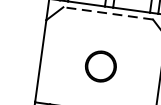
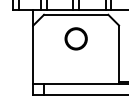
line: (107, 12) -> (75, 14), dashed -> solid
circle: (100, 65) -> (75, 38), moved

